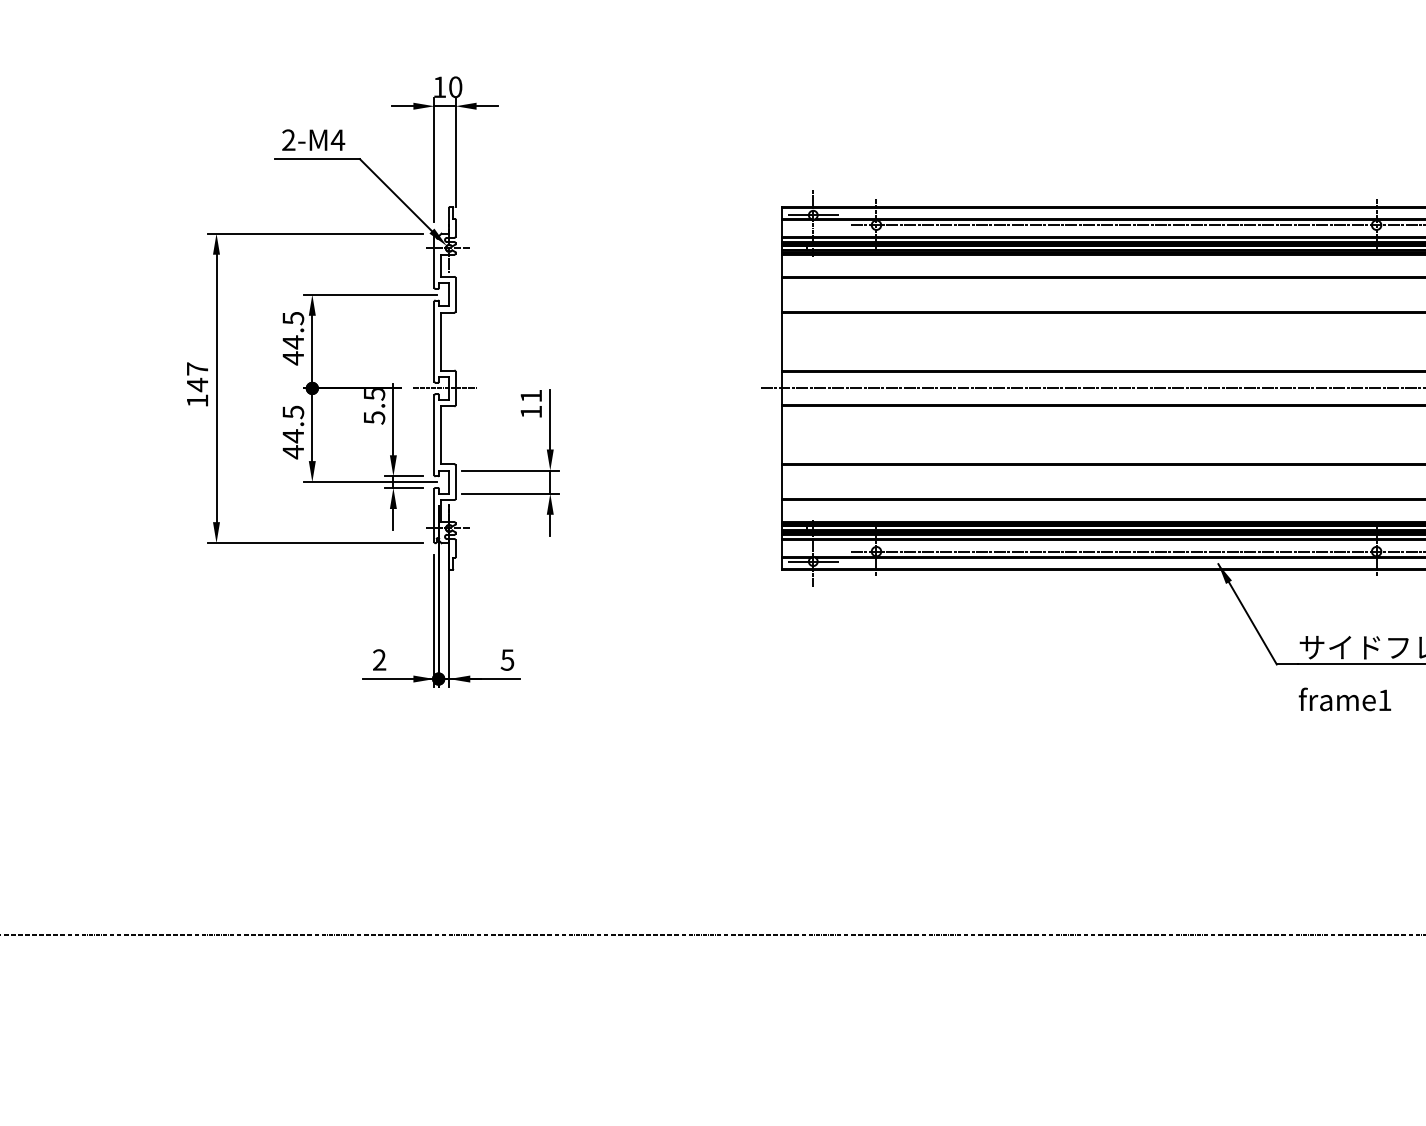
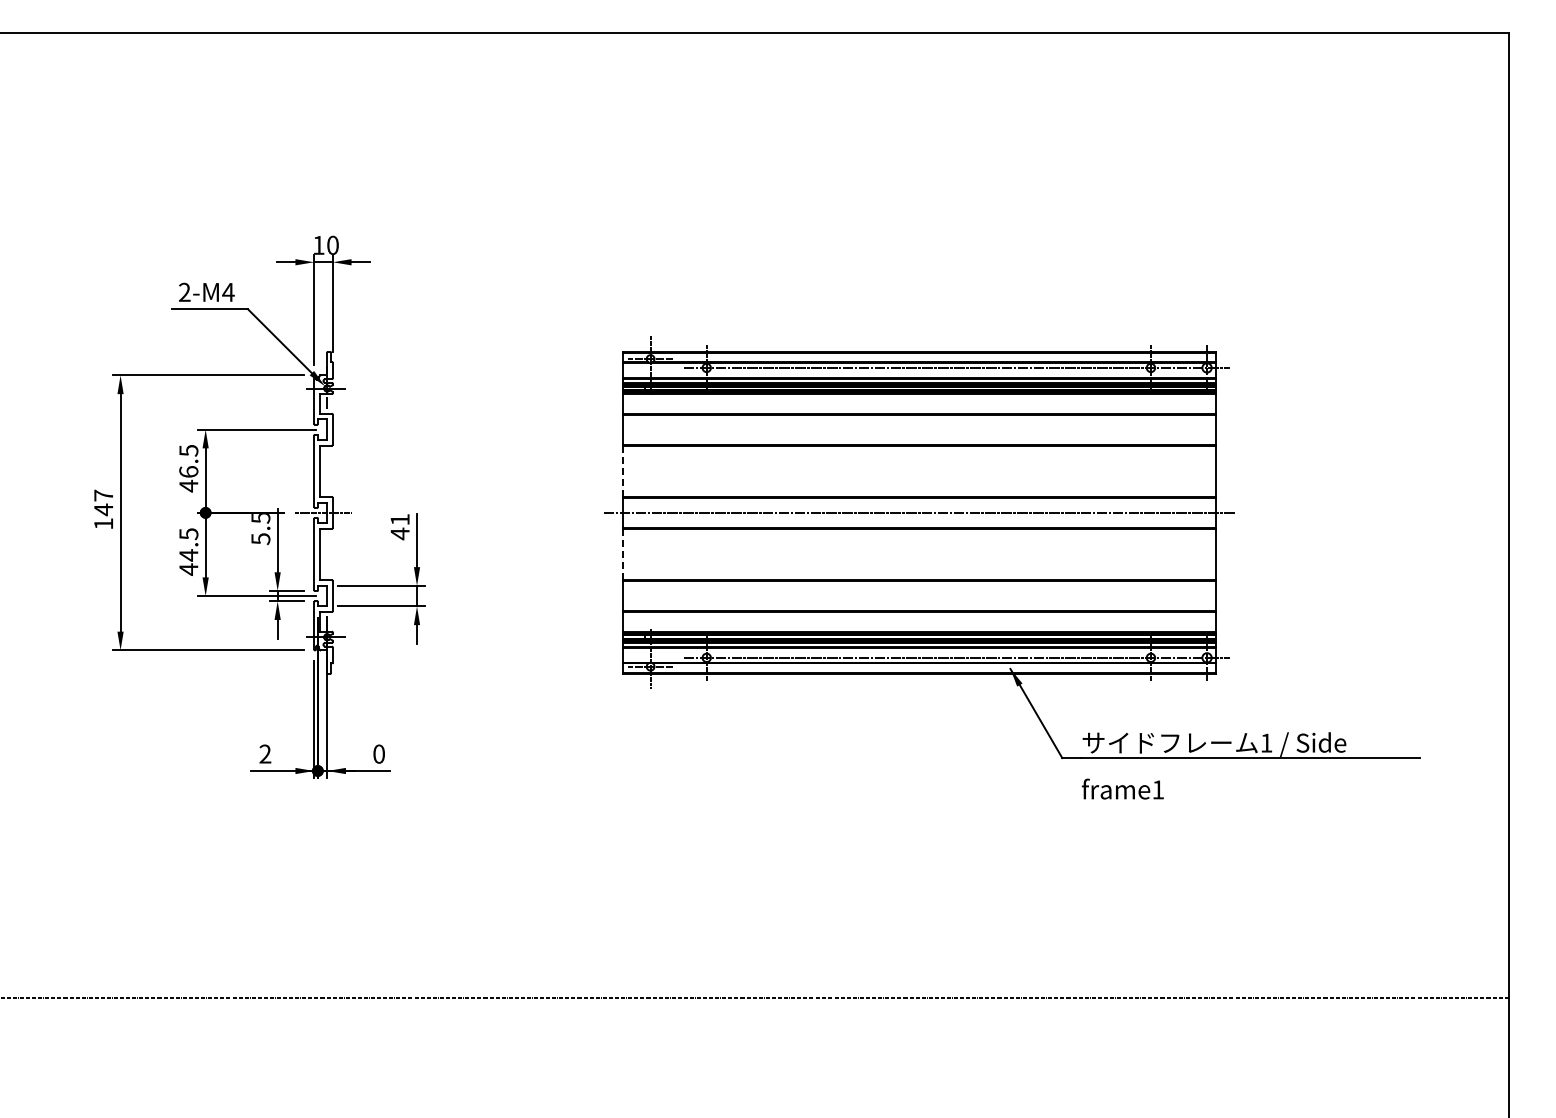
text: (292, 341) -> (188, 471), 44.5 -> 46.5
line: (781, 341) -> (622, 471), solid -> dashed
text: (530, 411) -> (399, 533), 11 -> 41
line: (781, 435) -> (622, 554), solid -> dashed
text: (506, 659) -> (378, 753), 5 -> 0

